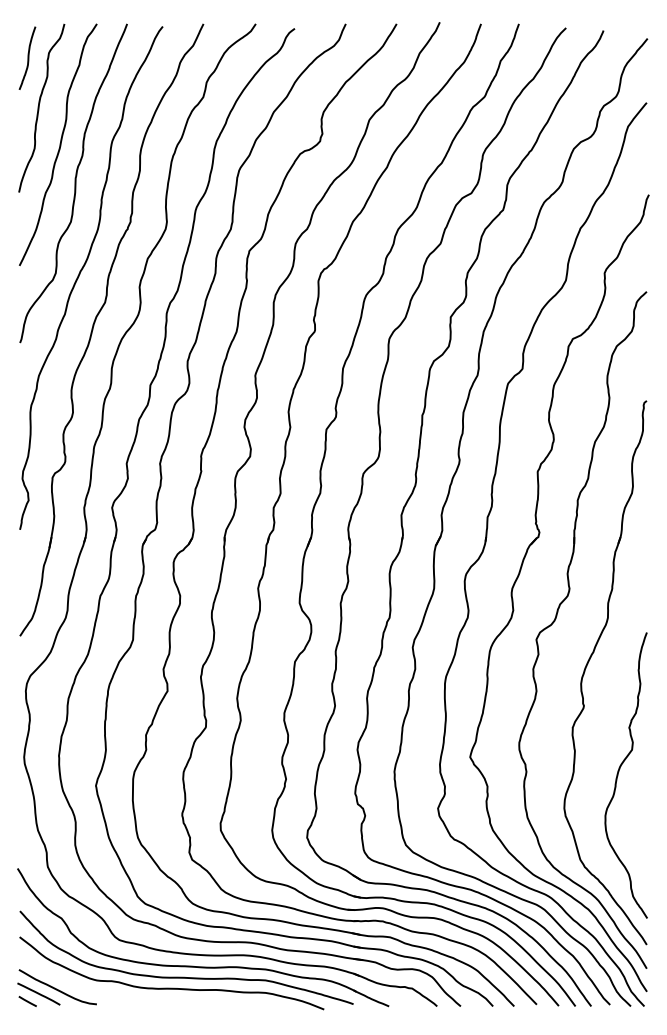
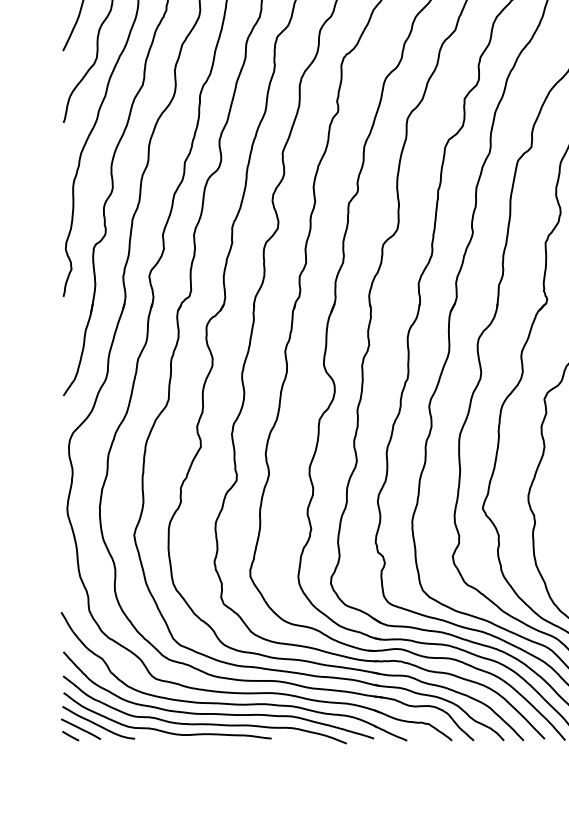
curve: (127, 995) -> (163, 730), added

